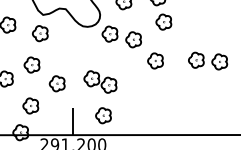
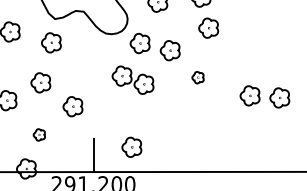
part: (155, 60) -> (198, 77), size x0.6
part: (208, 60) -> (265, 96), moved
part: (100, 81) -> (133, 79), moved
part: (30, 105) -> (38, 134), size x0.6

